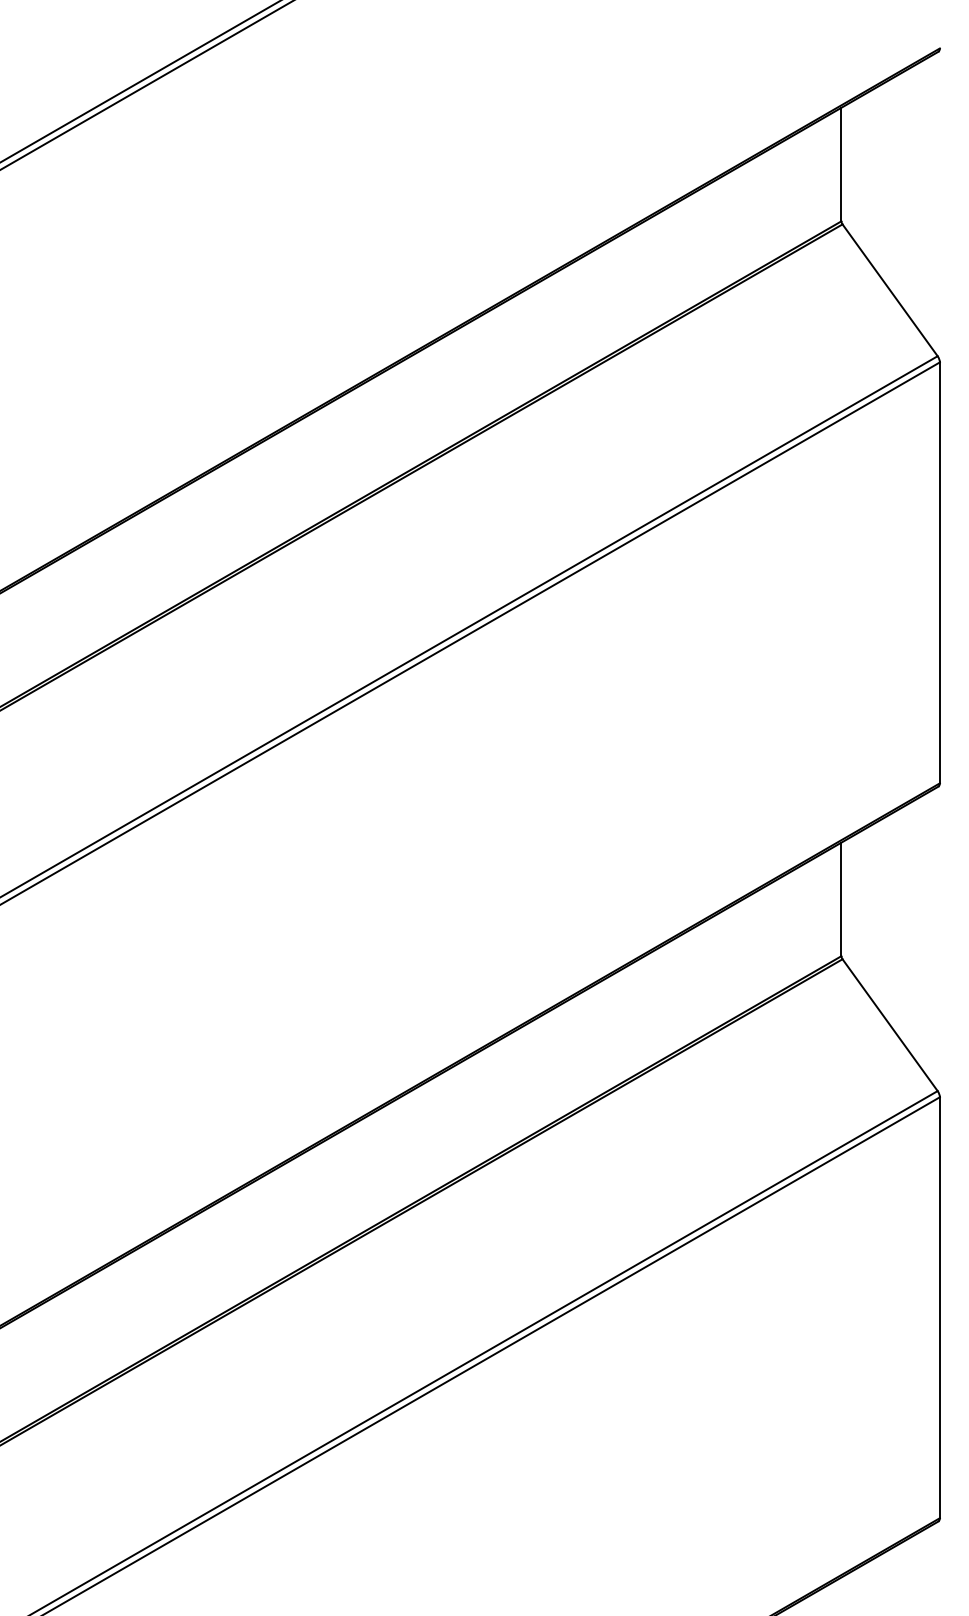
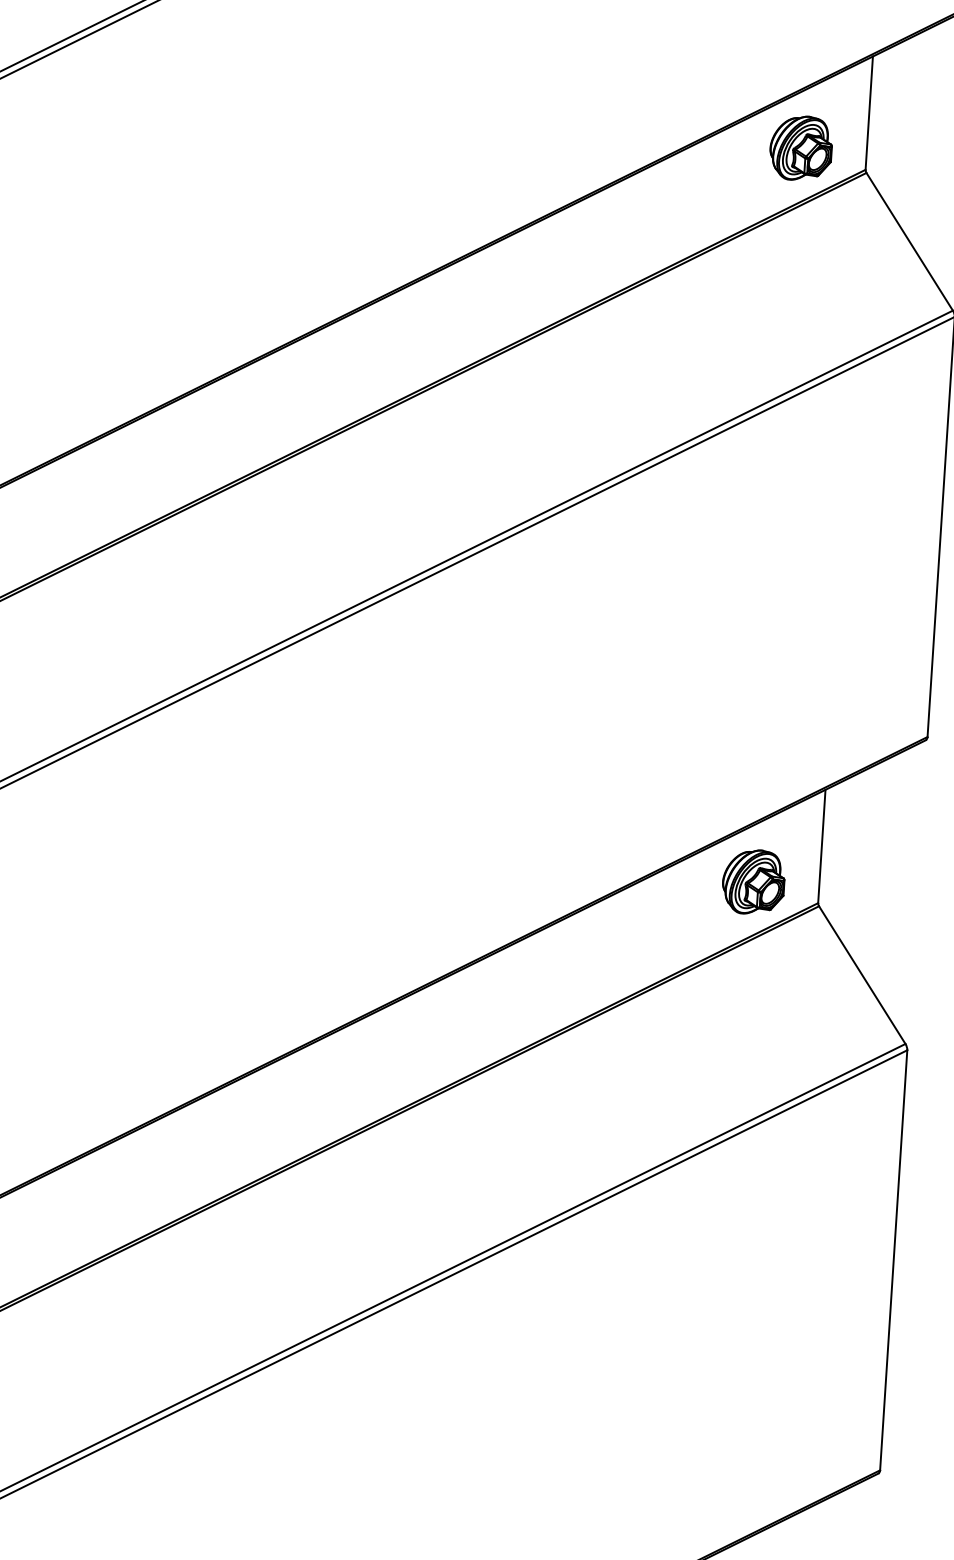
part: (775, 203) -> (800, 147), added
part: (775, 939) -> (753, 882), added

